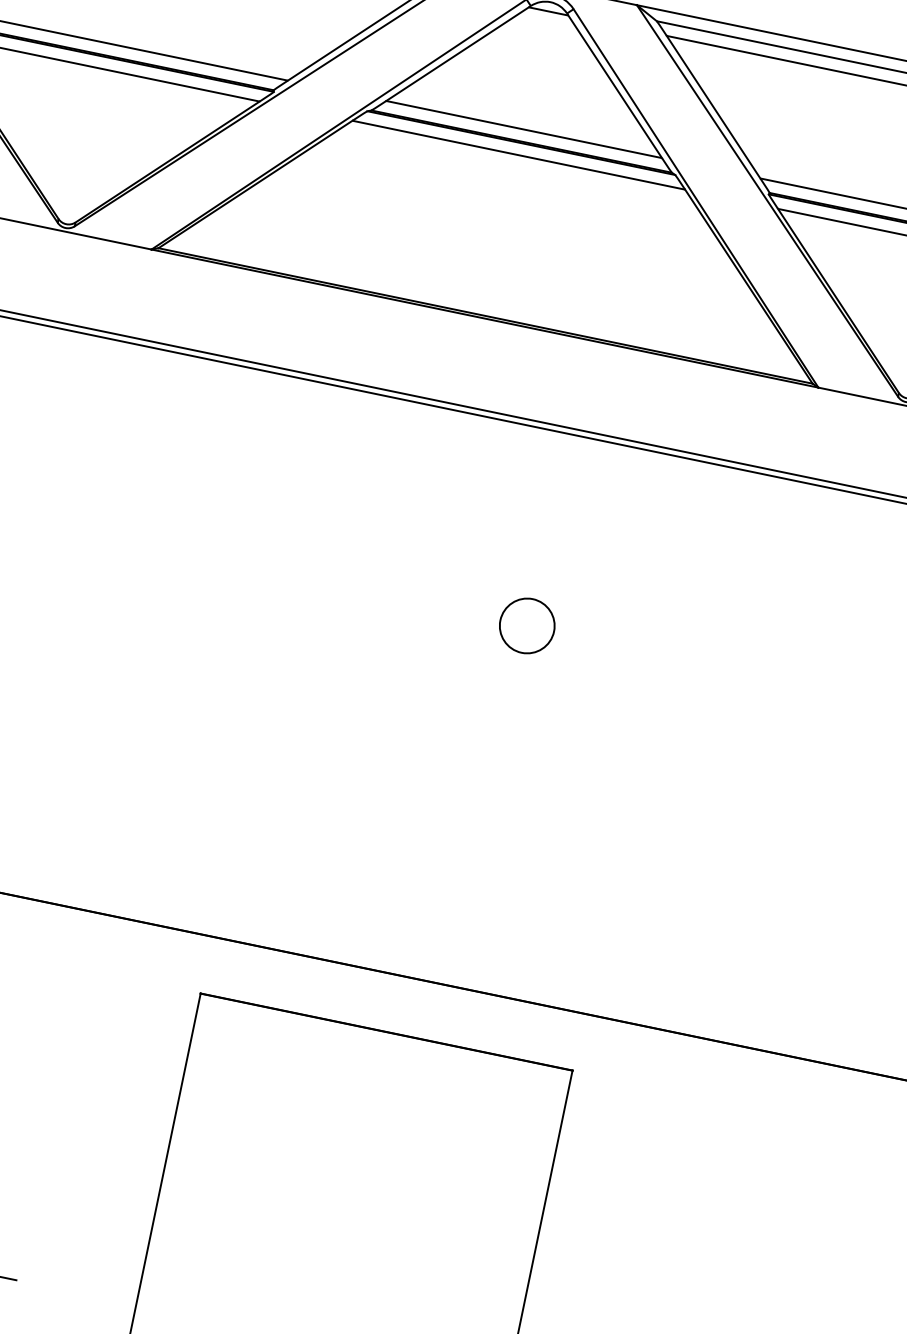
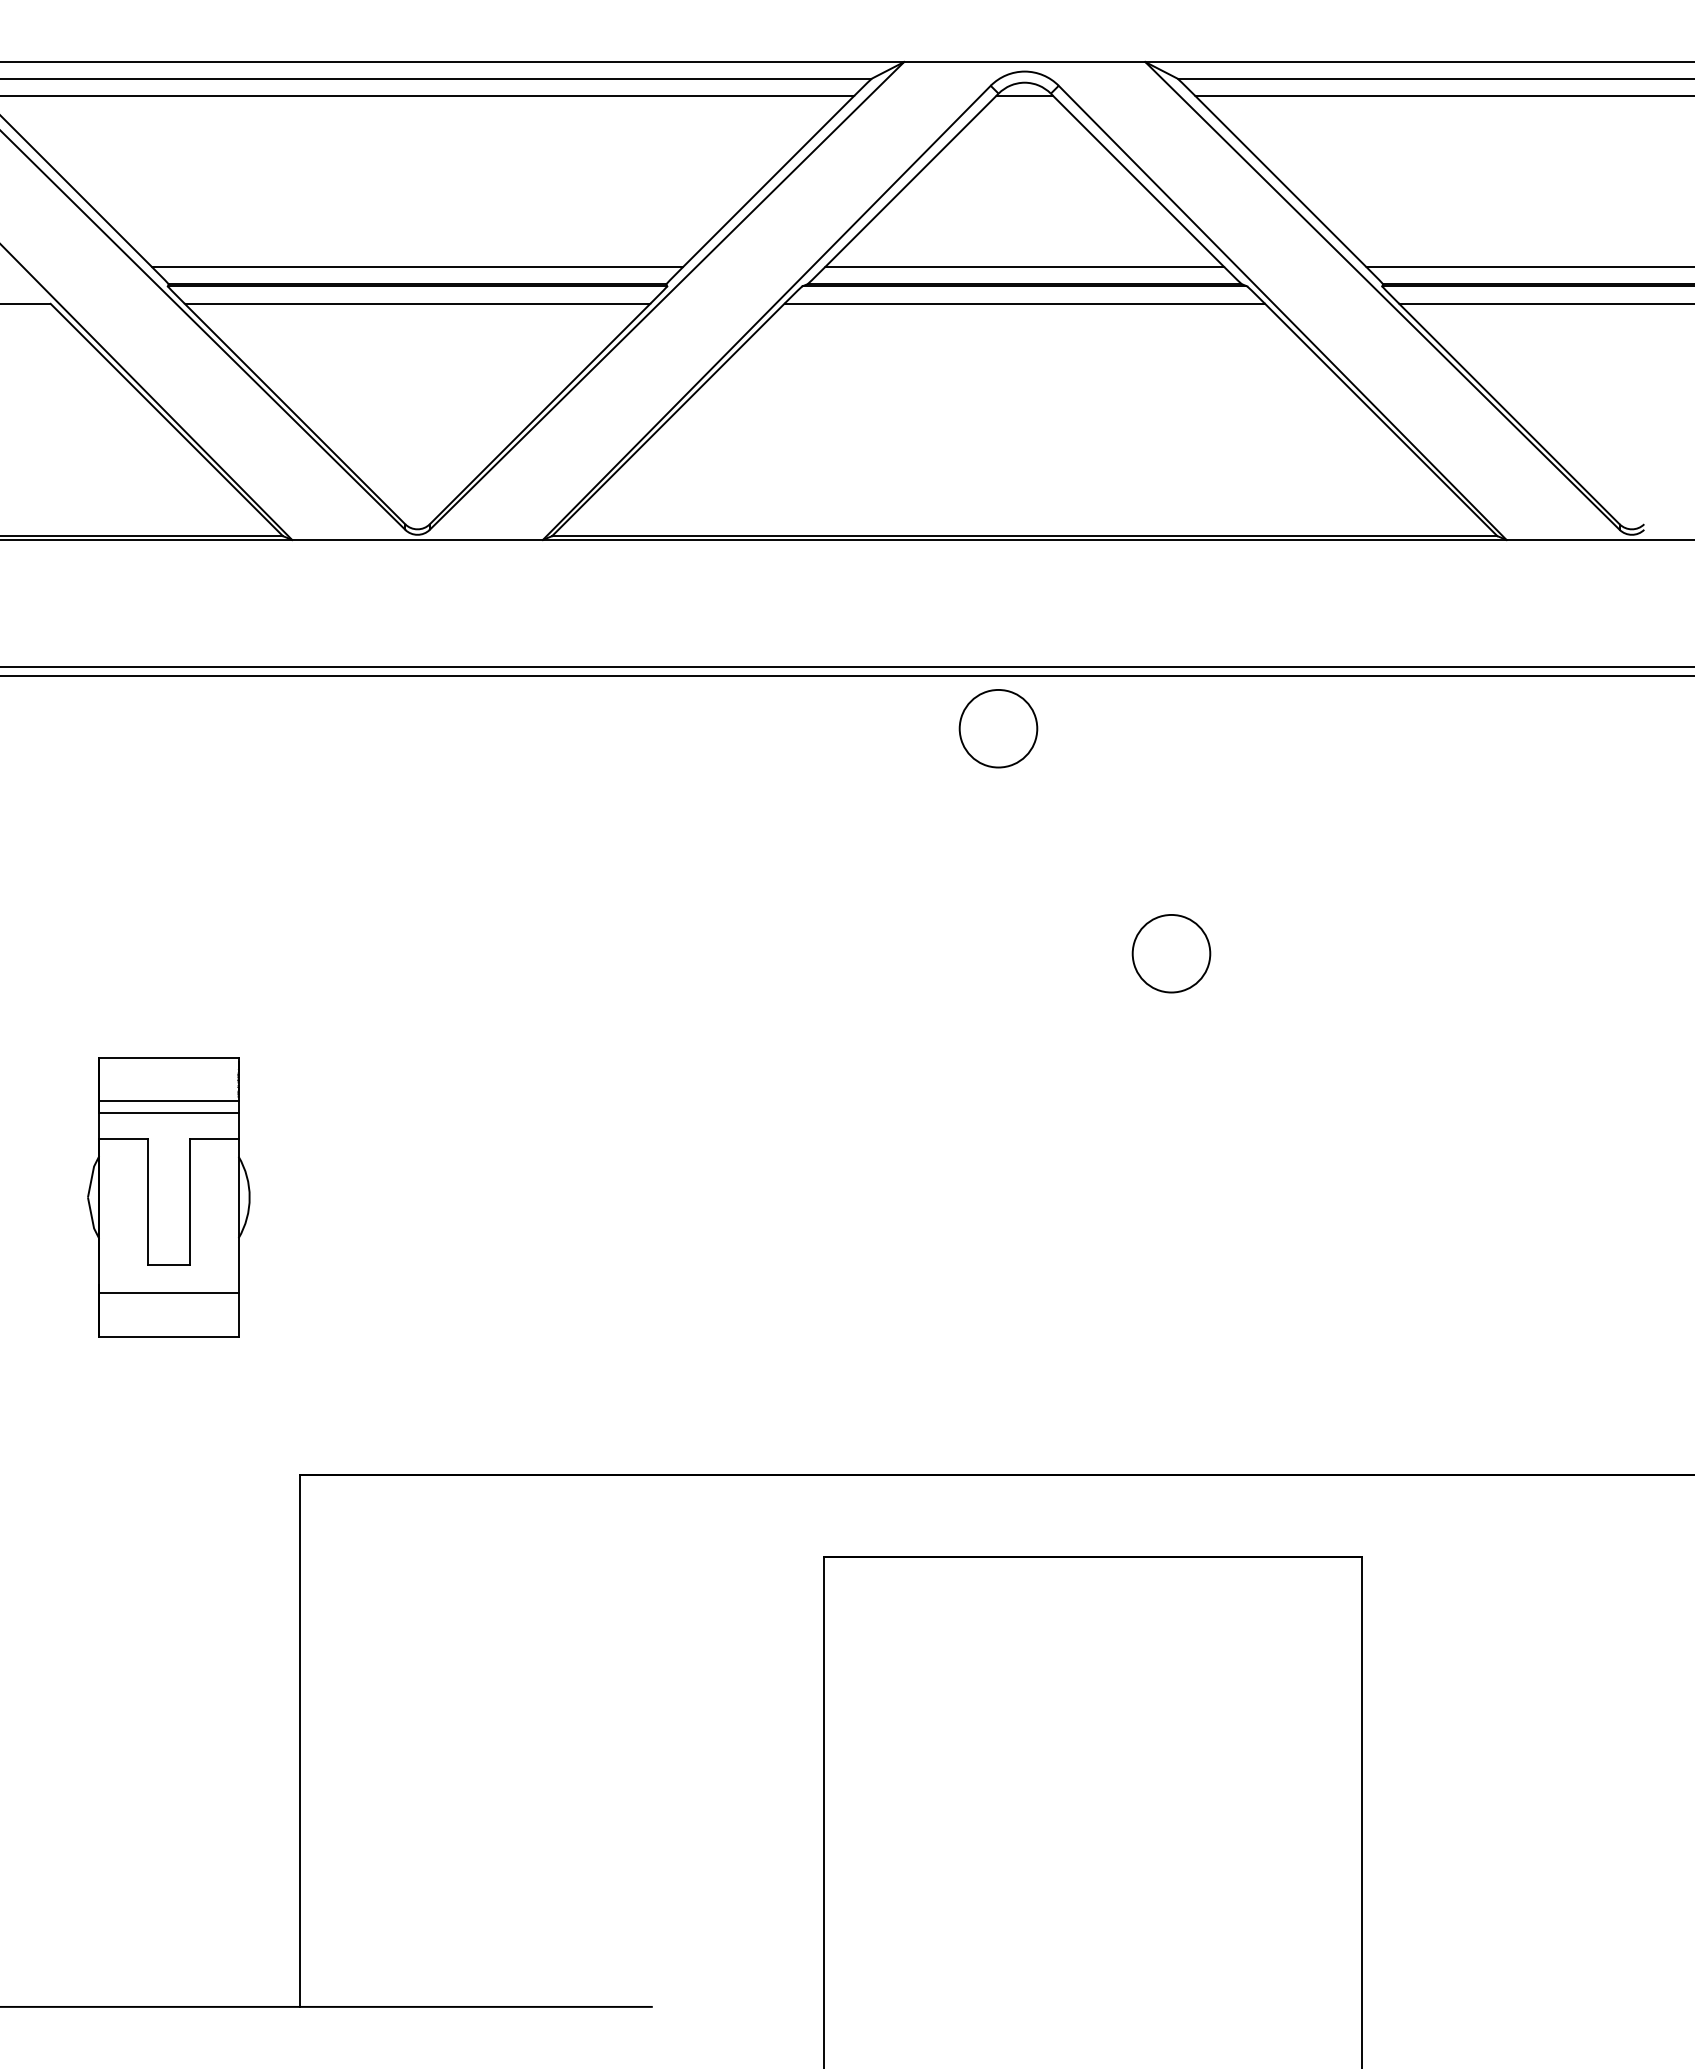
circle: (439, 445) -> (998, 728), added

